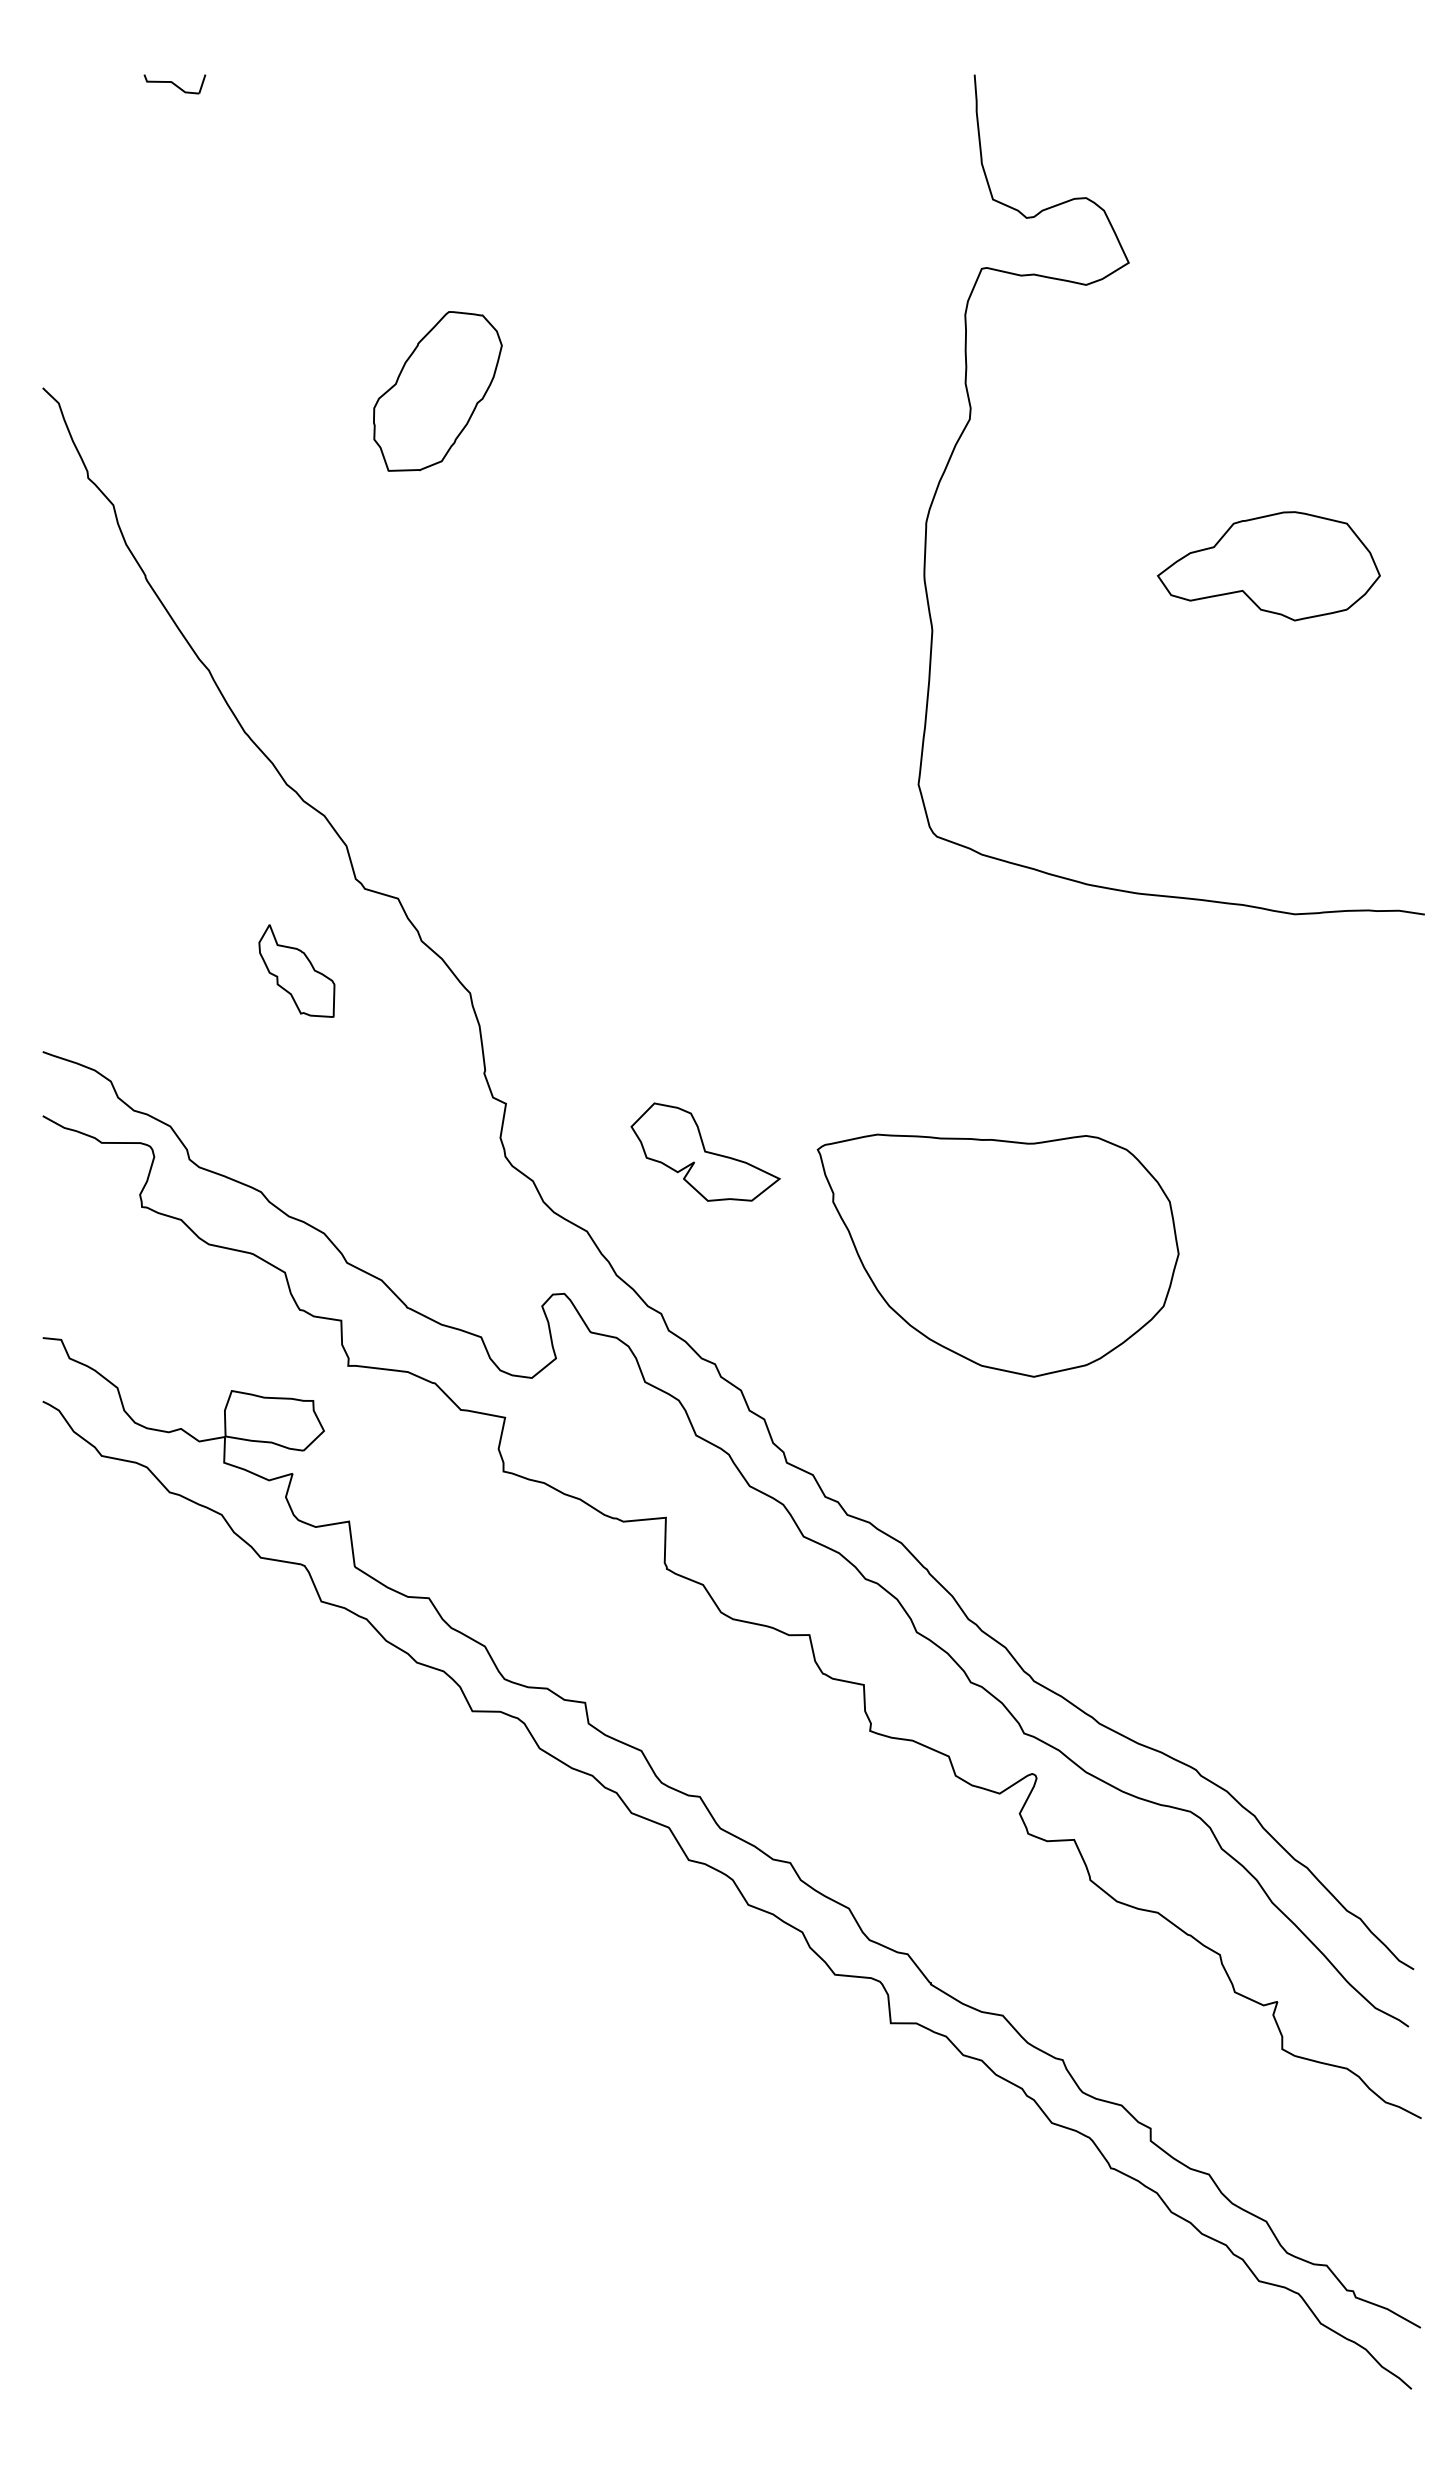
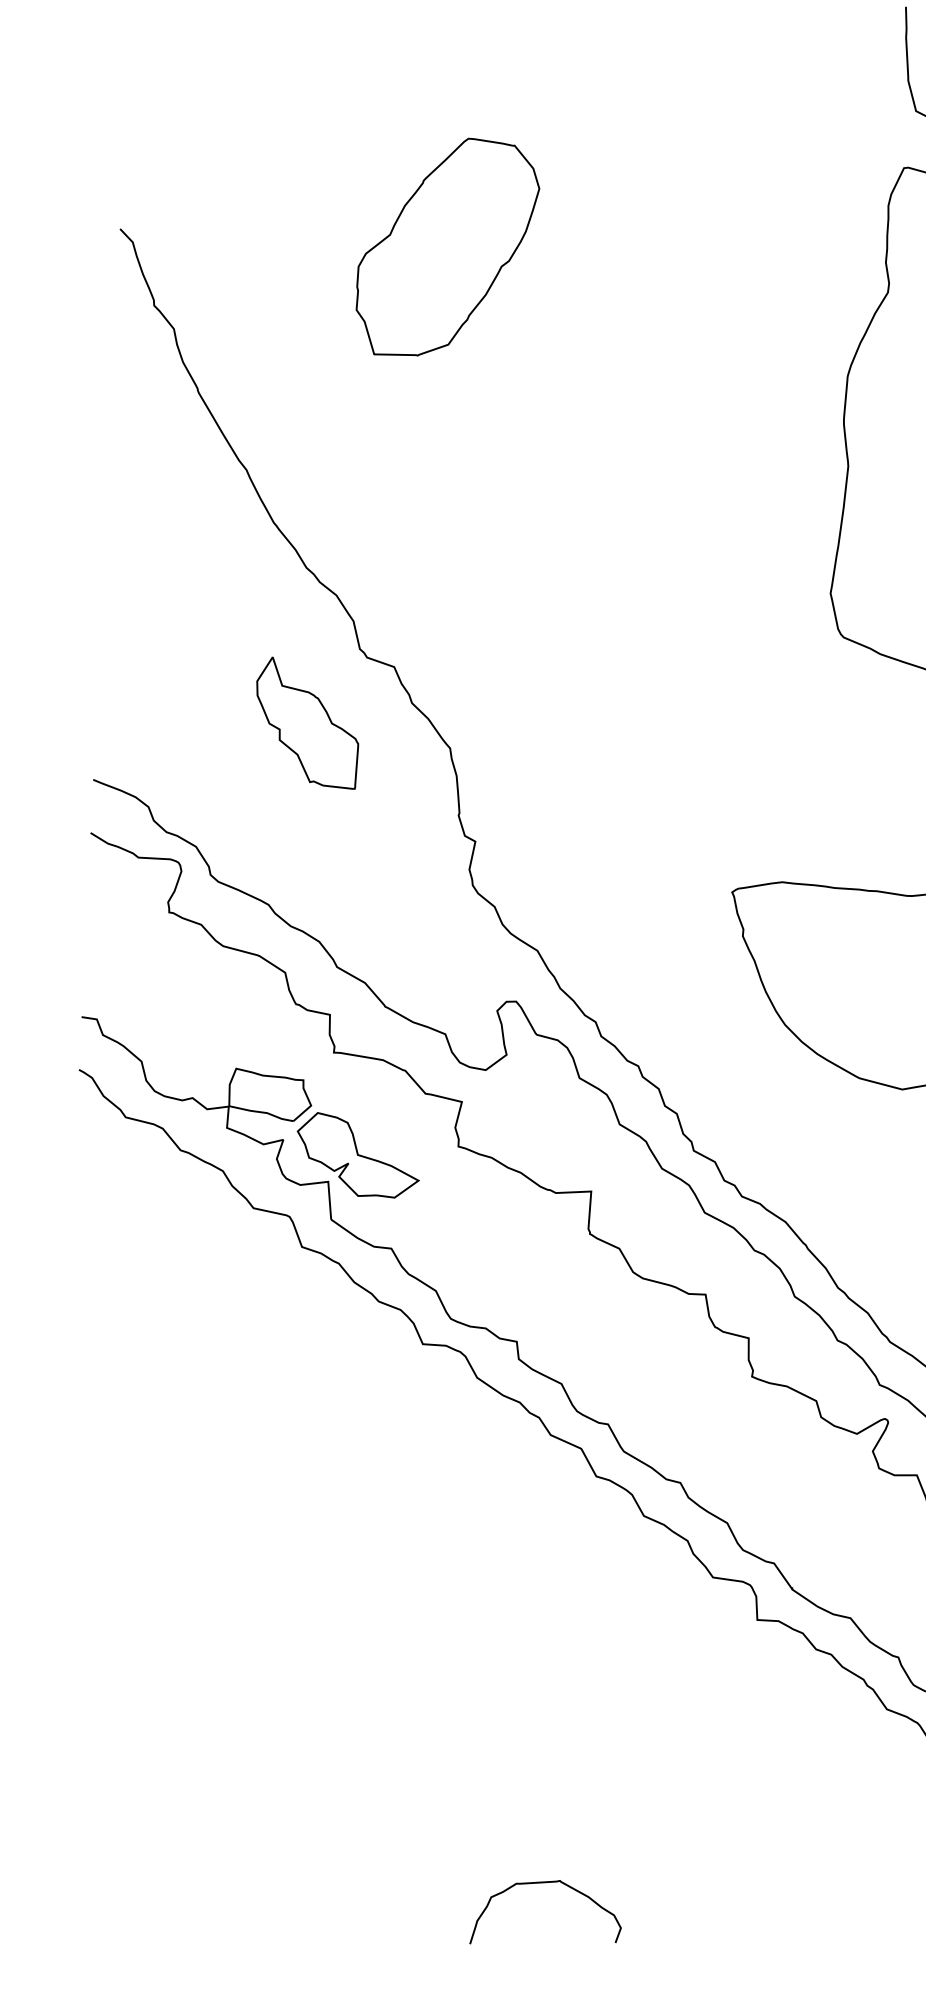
part: (437, 391) -> (447, 247), size x1.67
part: (296, 970) -> (307, 722), size x1.67
part: (705, 1151) -> (358, 1154), moved
curve: (650, 2352) -> (544, 1883), added

